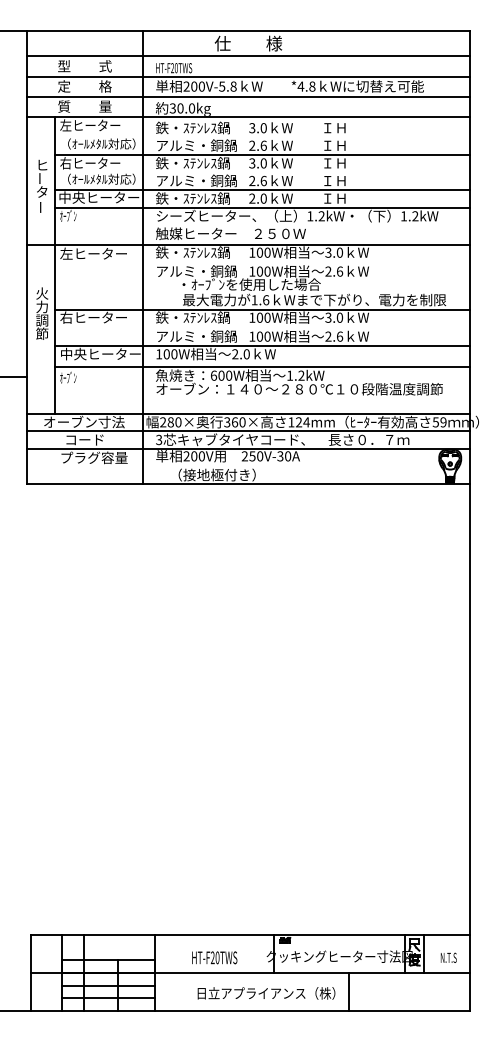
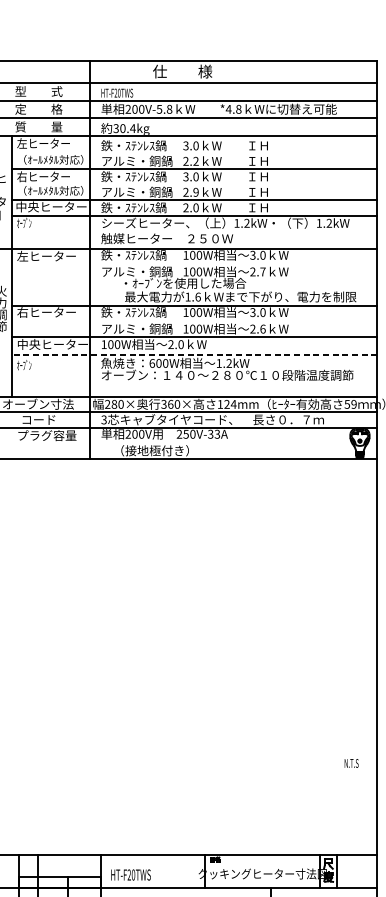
text: (191, 108) -> (132, 128), 30.0kg -> 30.4kg
text: (263, 145) -> (195, 161), 2.6 -> 2.2
text: (263, 180) -> (195, 191), 2.6 -> 2.9
text: (339, 271) -> (262, 271), 2.6 -> 2.7
line: (262, 366) -> (194, 355), solid -> dashed
text: (288, 456) -> (217, 434), 250V-30A -> 250V-33A
text: (214, 957) -> (130, 874), moved
text: (448, 957) -> (351, 763), moved

